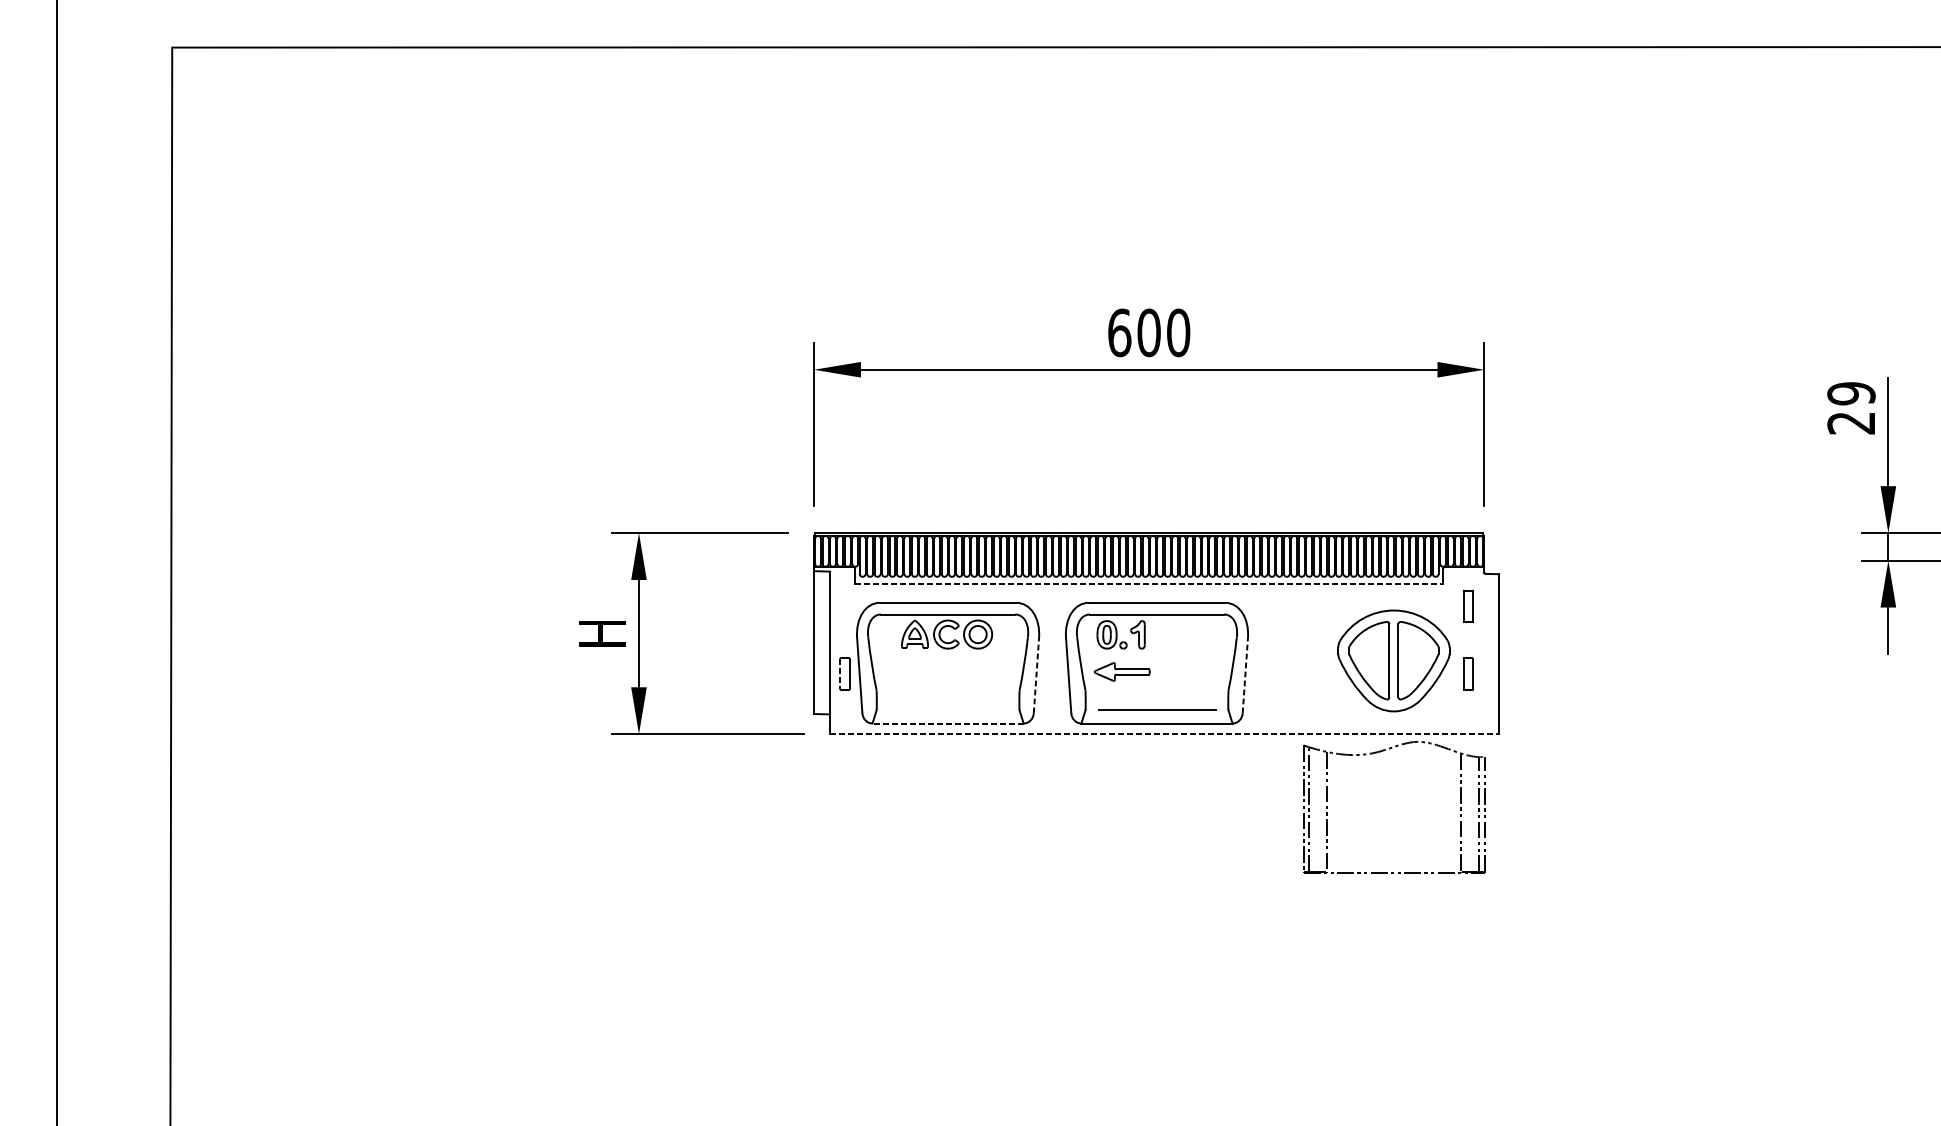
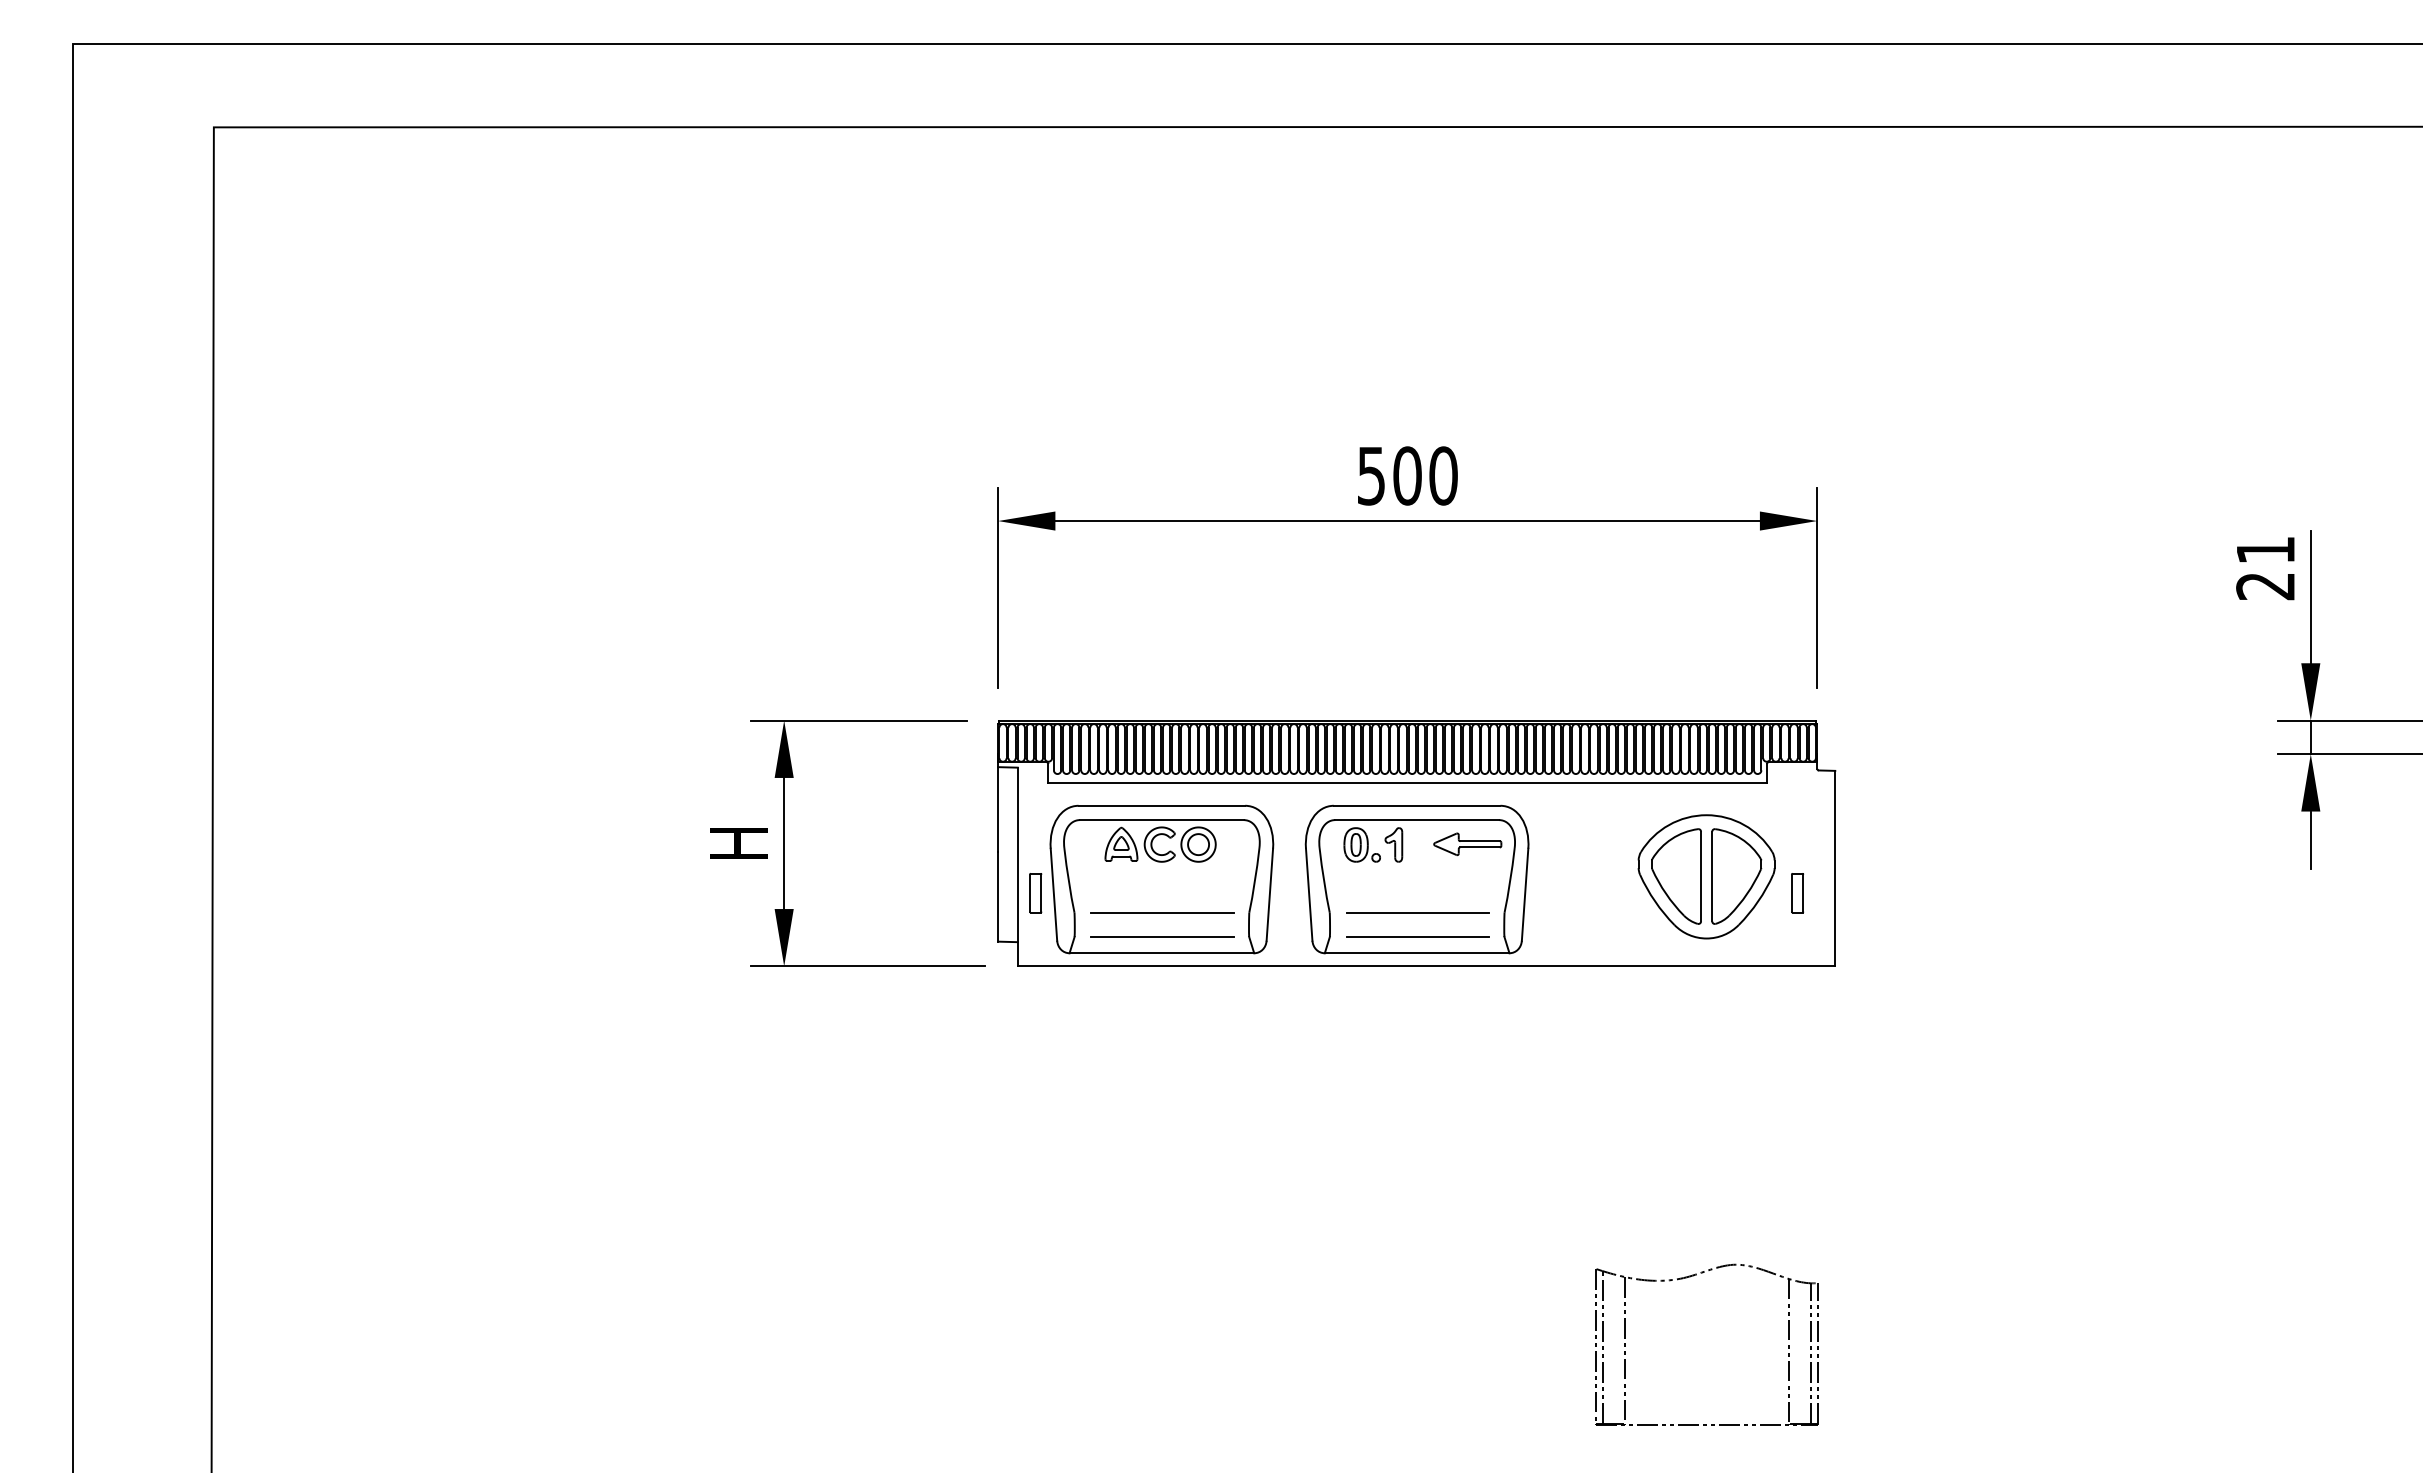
text: (1119, 332) -> (1371, 475), 600 -> 500
text: (1851, 393) -> (2265, 550), 29 -> 21
line: (1149, 583) -> (1408, 782), dashed -> solid
part: (1468, 606) -> (1797, 810), removed
part: (1122, 672) -> (1467, 844), moved
line: (840, 674) -> (1030, 893), dashed -> solid
line: (1036, 675) -> (1269, 894), dashed -> solid
line: (1245, 675) -> (1525, 894), dashed -> solid
line: (948, 690) -> (1162, 912), added
line: (1157, 690) -> (1417, 912), added
line: (948, 709) -> (1162, 936), added
line: (947, 723) -> (1161, 953), dashed -> solid
line: (1164, 734) -> (1426, 966), dashed -> solid
part: (1380, 752) -> (1690, 1277), moved

